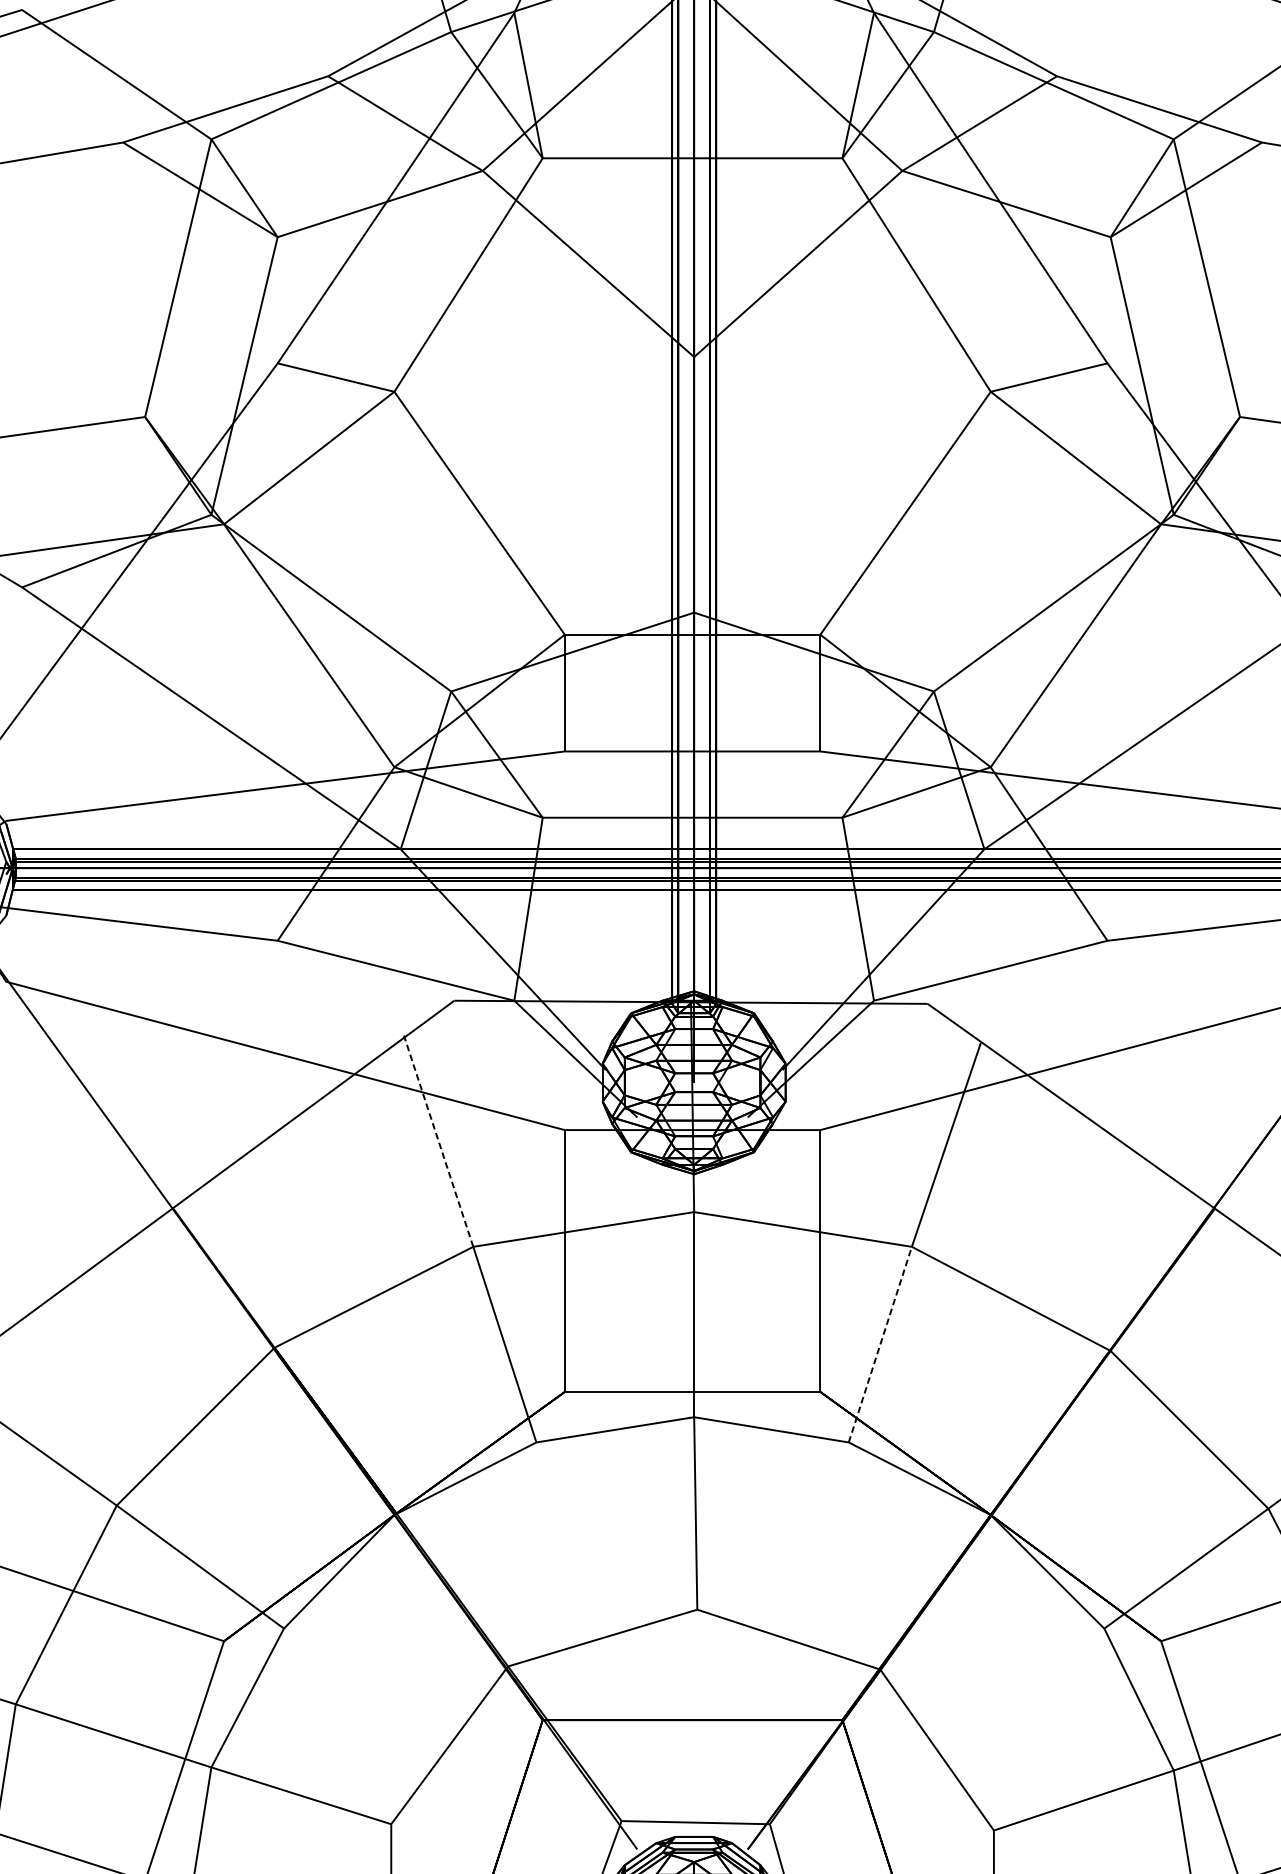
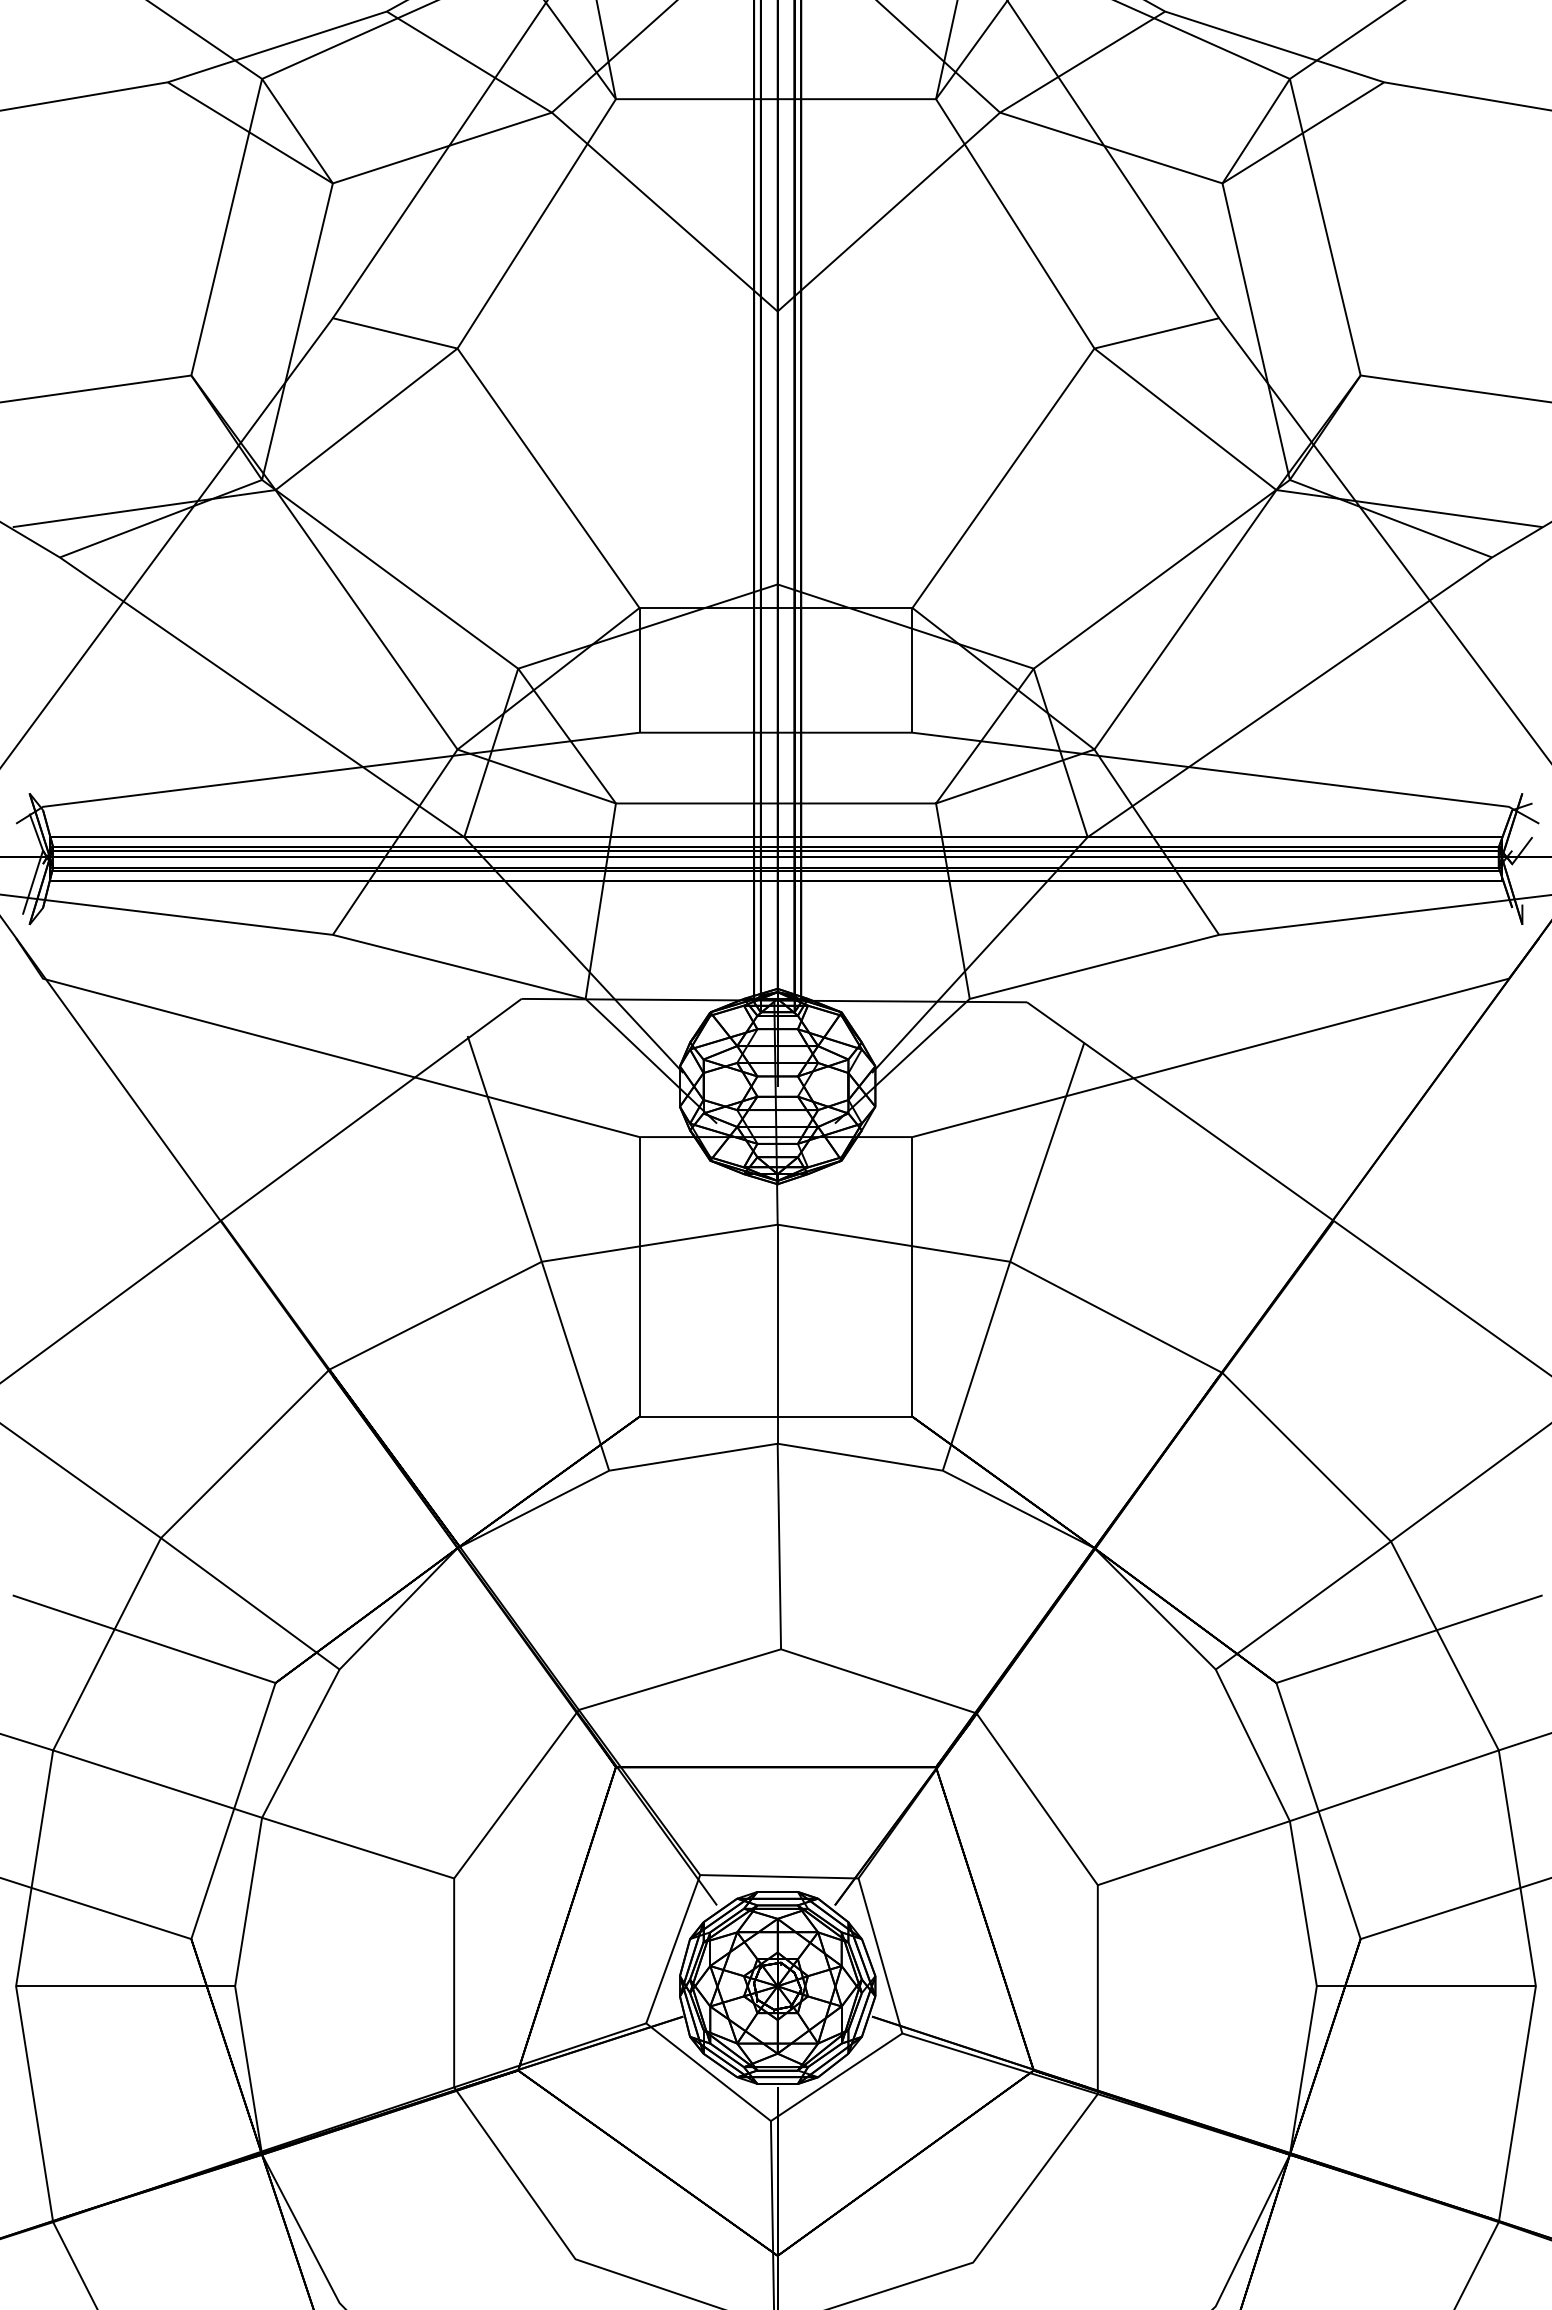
line: (438, 1140) -> (504, 1148), dashed -> solid
line: (880, 1344) -> (976, 1366), dashed -> solid

